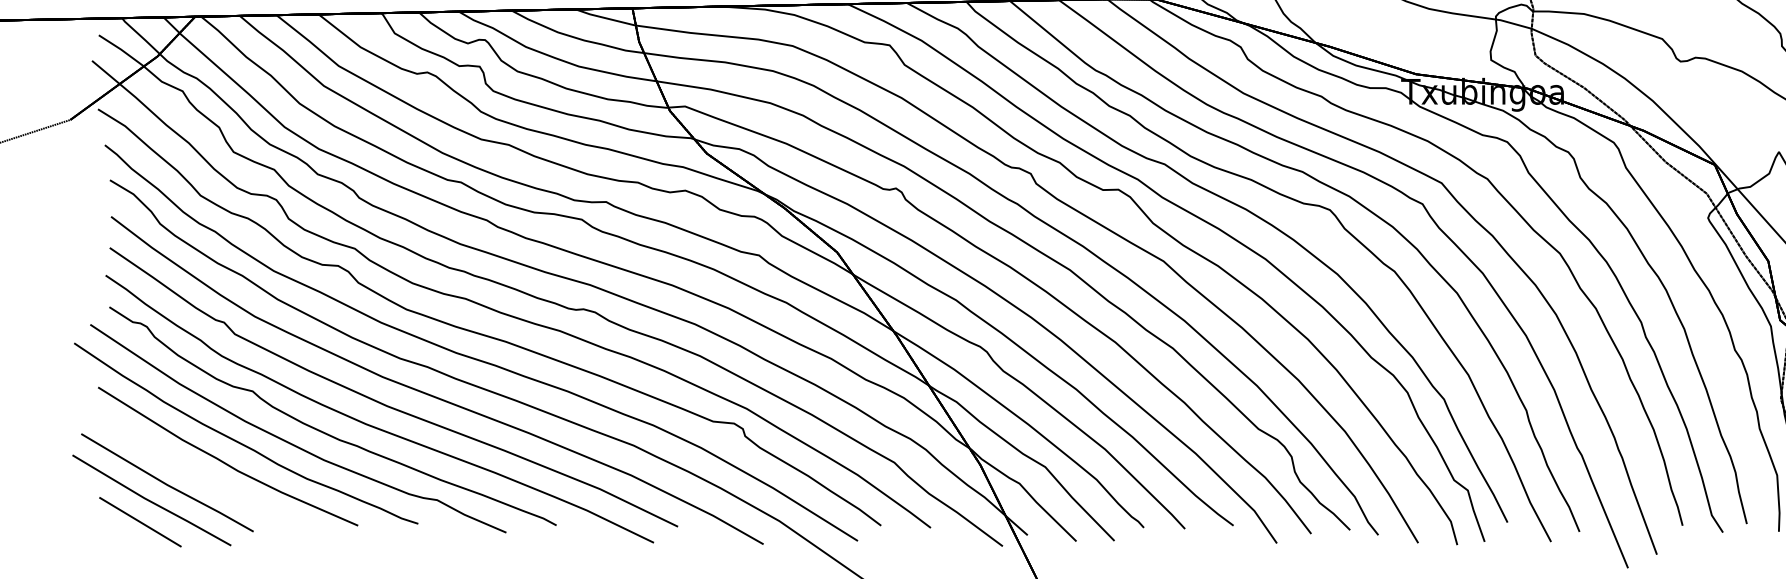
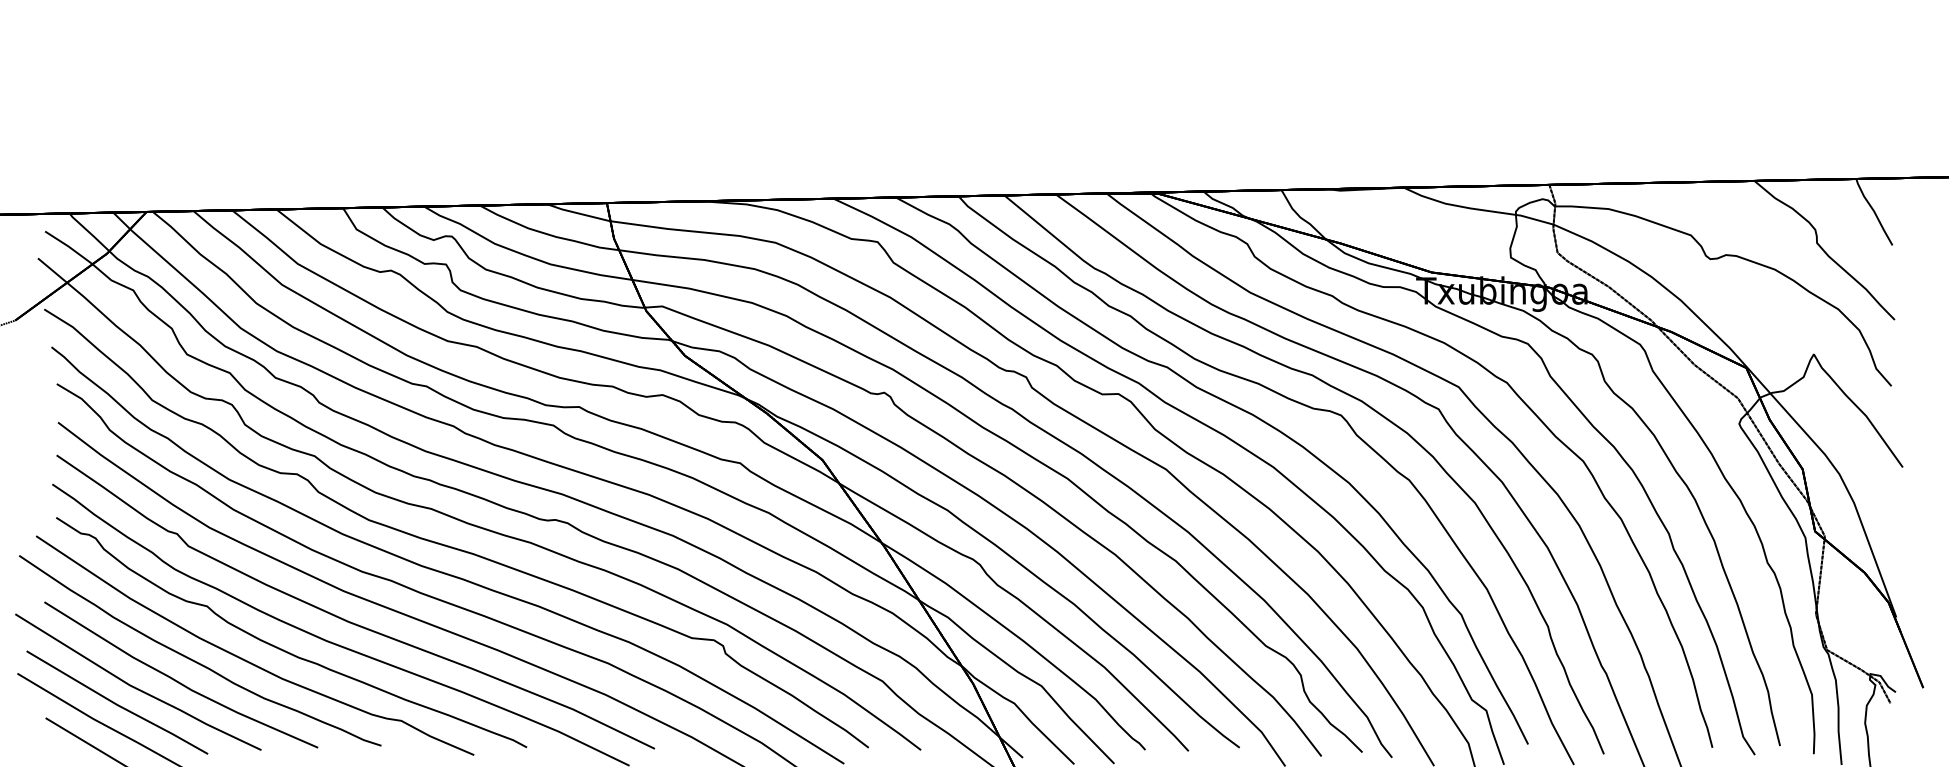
part: (185, 468) -> (136, 687), added

